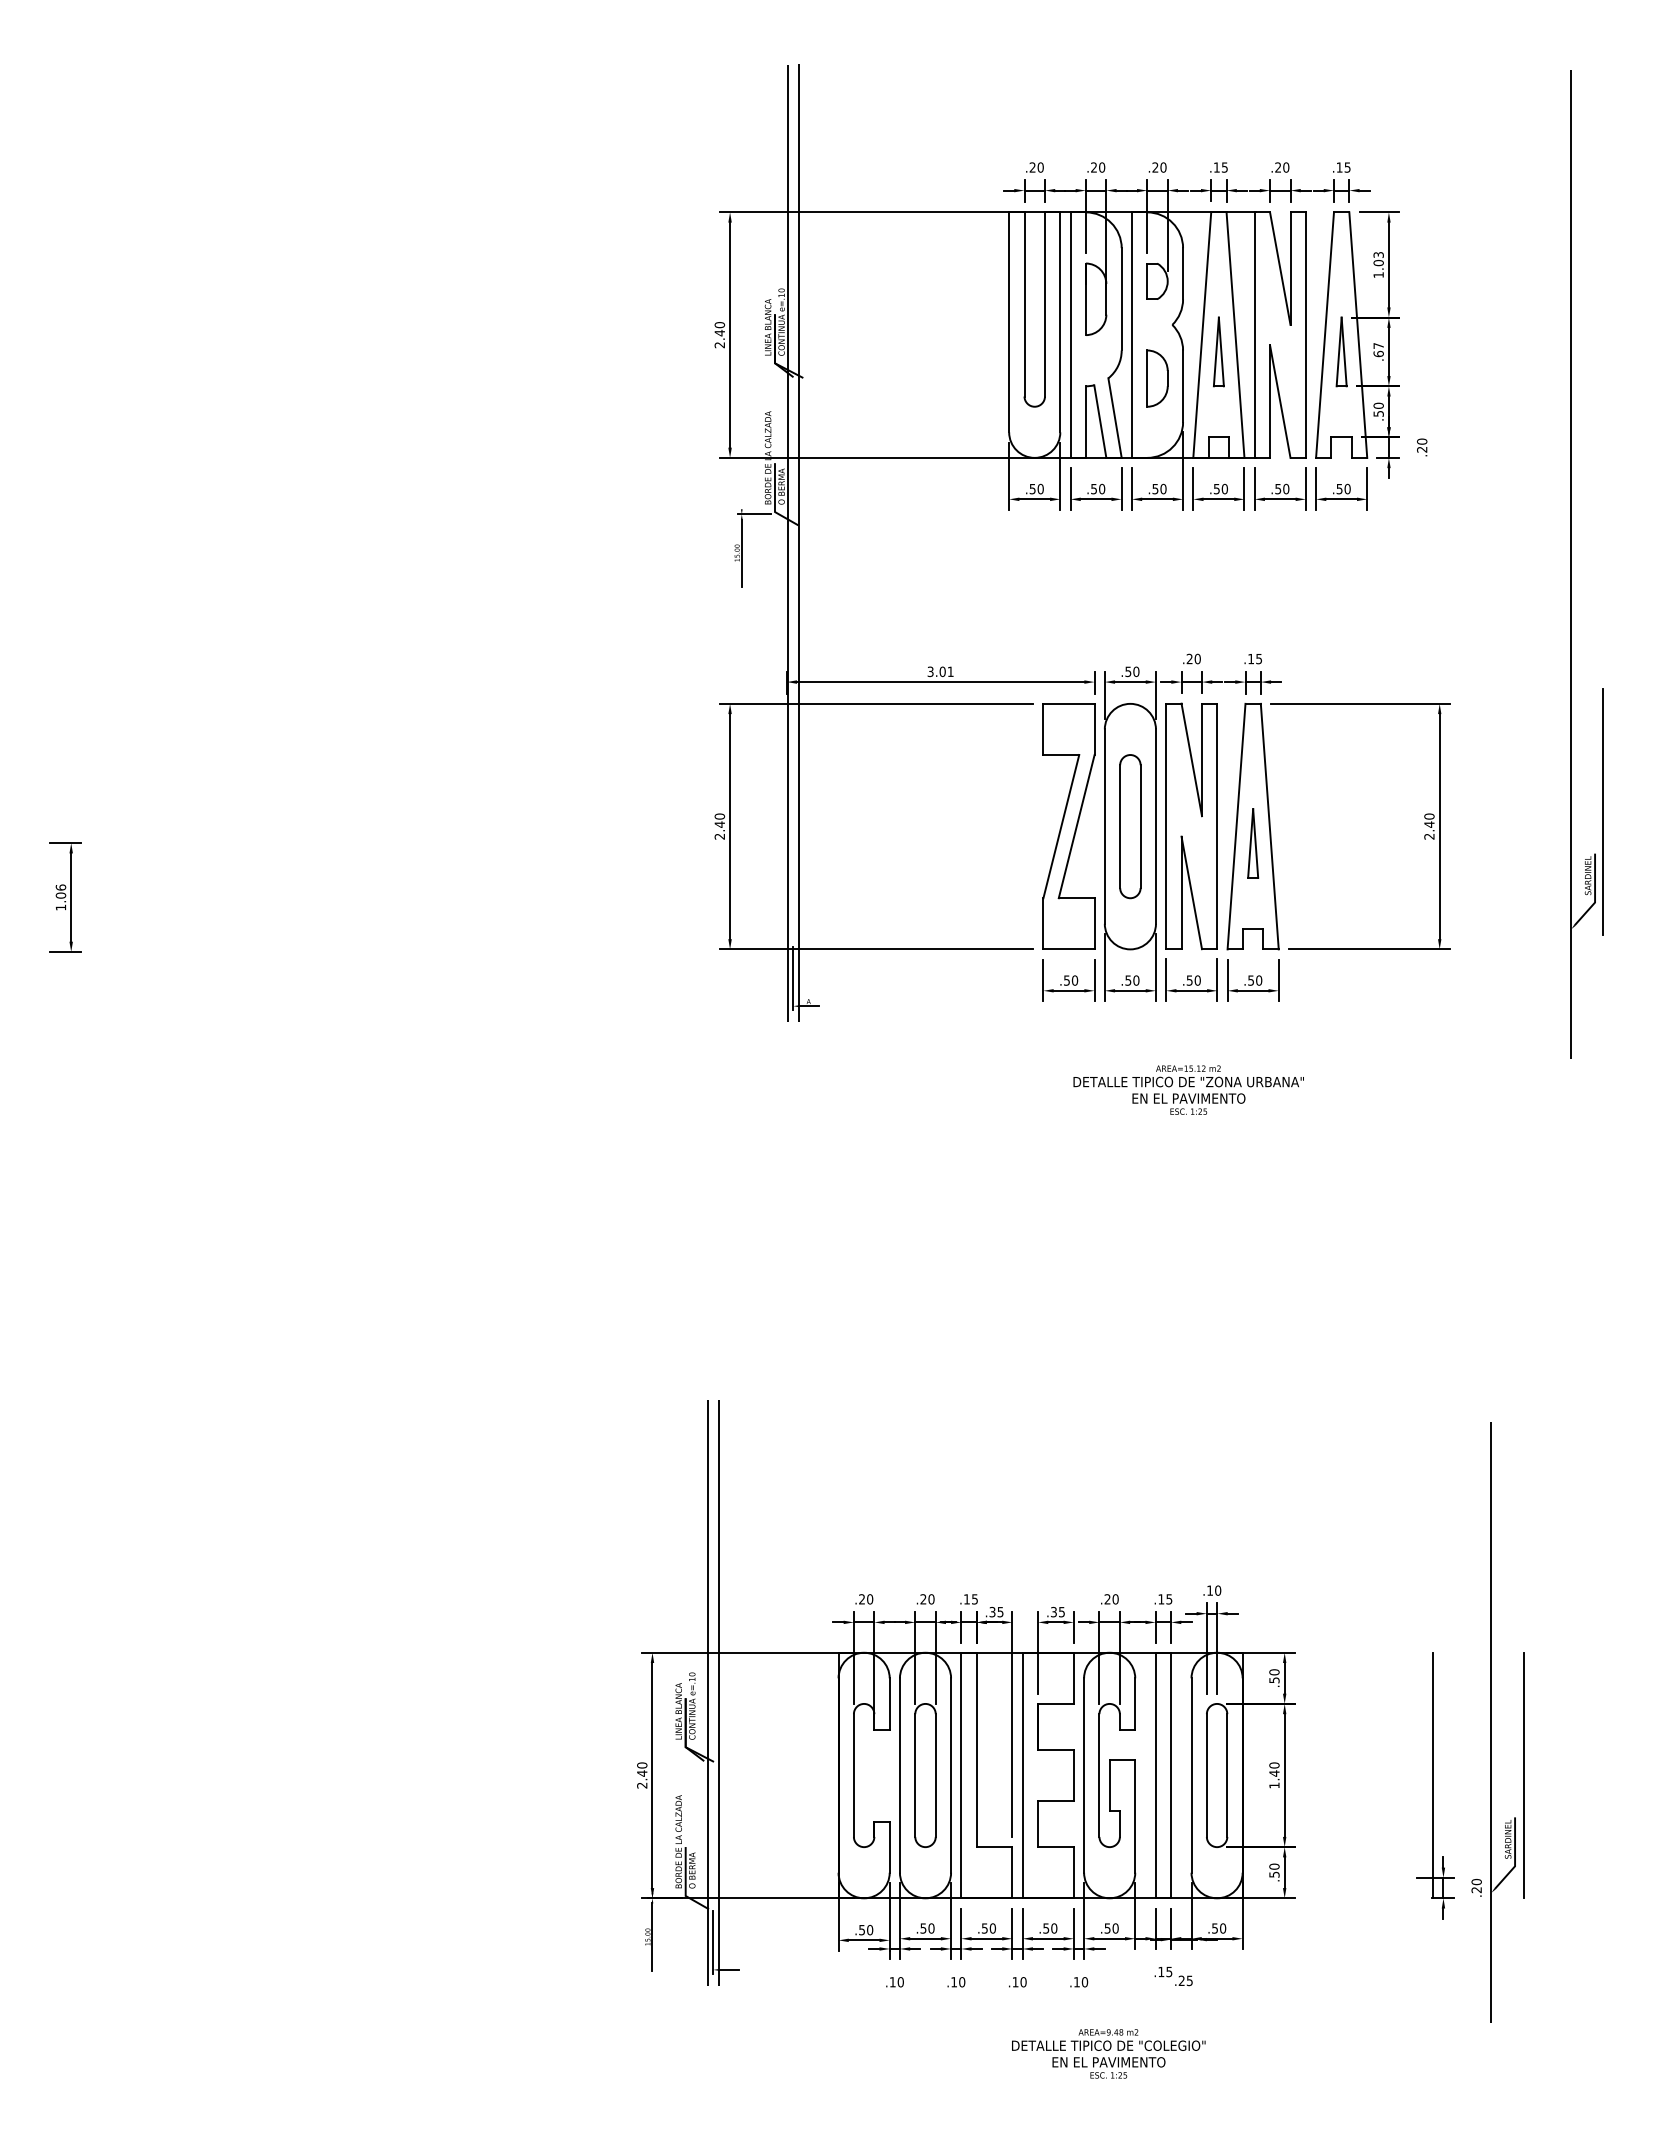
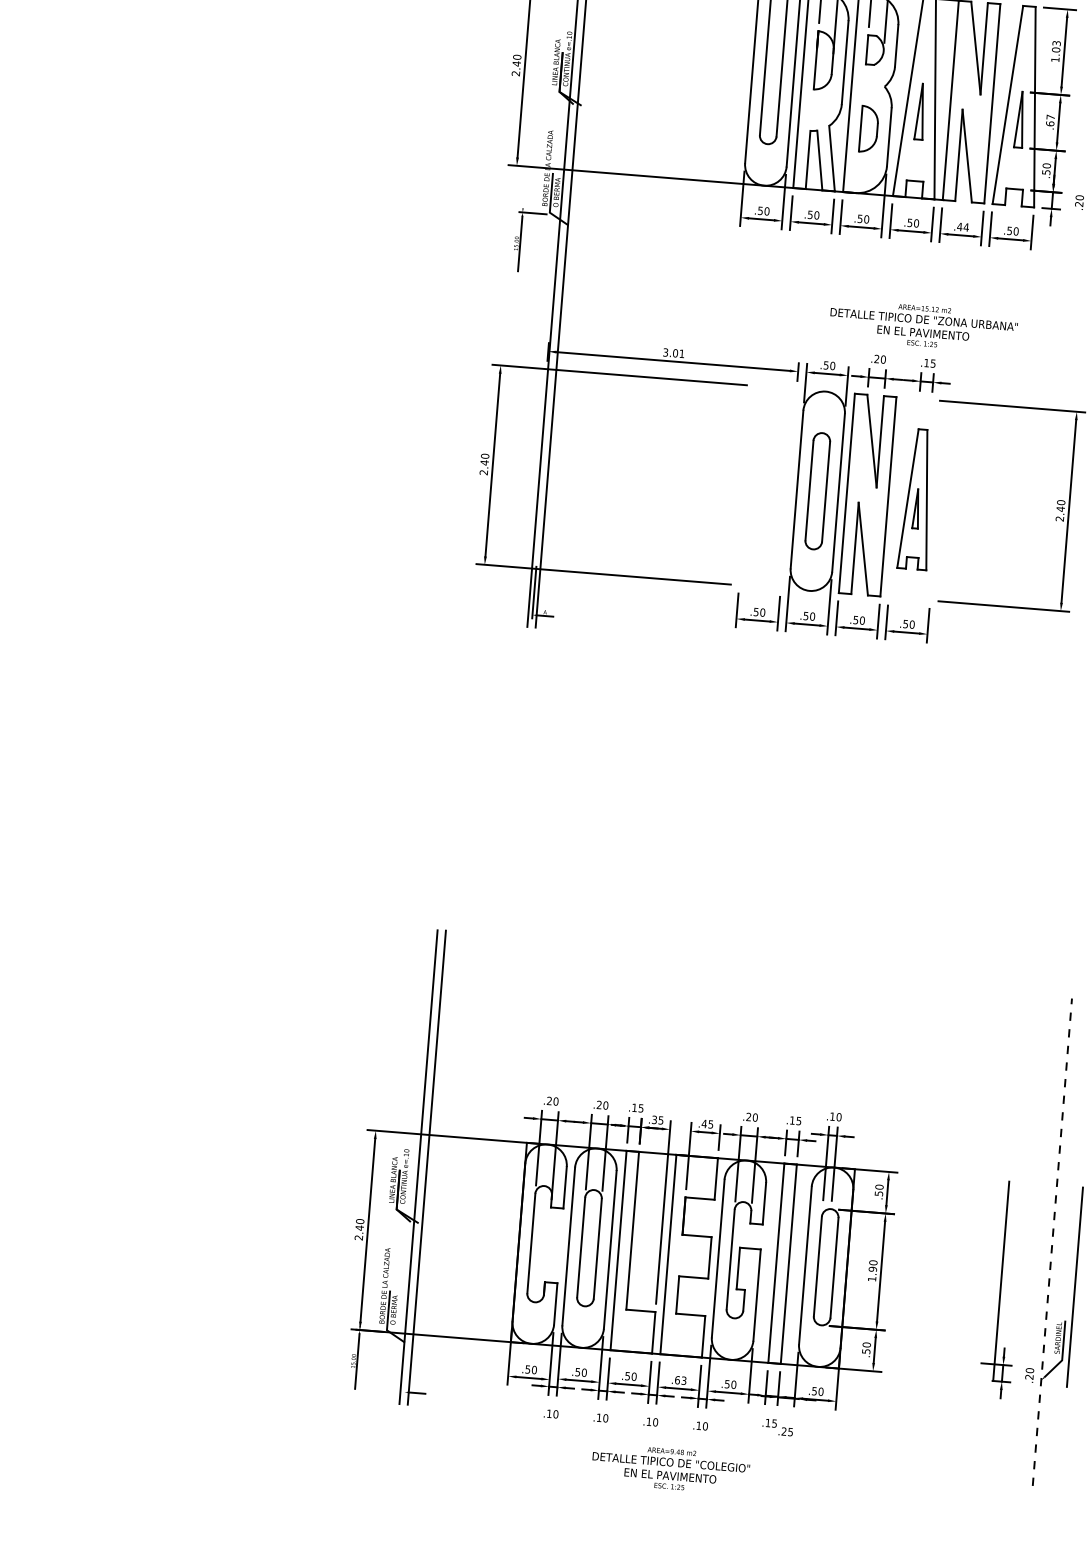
text: (1281, 488) -> (962, 226), .50 -> .44
part: (1068, 826) -> (767, 487), removed
part: (1252, 826) -> (916, 499), size x0.7
text: (1188, 1089) -> (923, 325), moved
text: (1053, 1611) -> (704, 1123), .35 -> .45
line: (1491, 1722) -> (1052, 1242), solid -> dashed
text: (1274, 1773) -> (872, 1269), 1.40 -> 1.90
text: (1050, 1928) -> (680, 1380), .50 -> .63
line: (713, 1942) -> (406, 1369), removed
text: (1108, 2053) -> (670, 1468), moved

